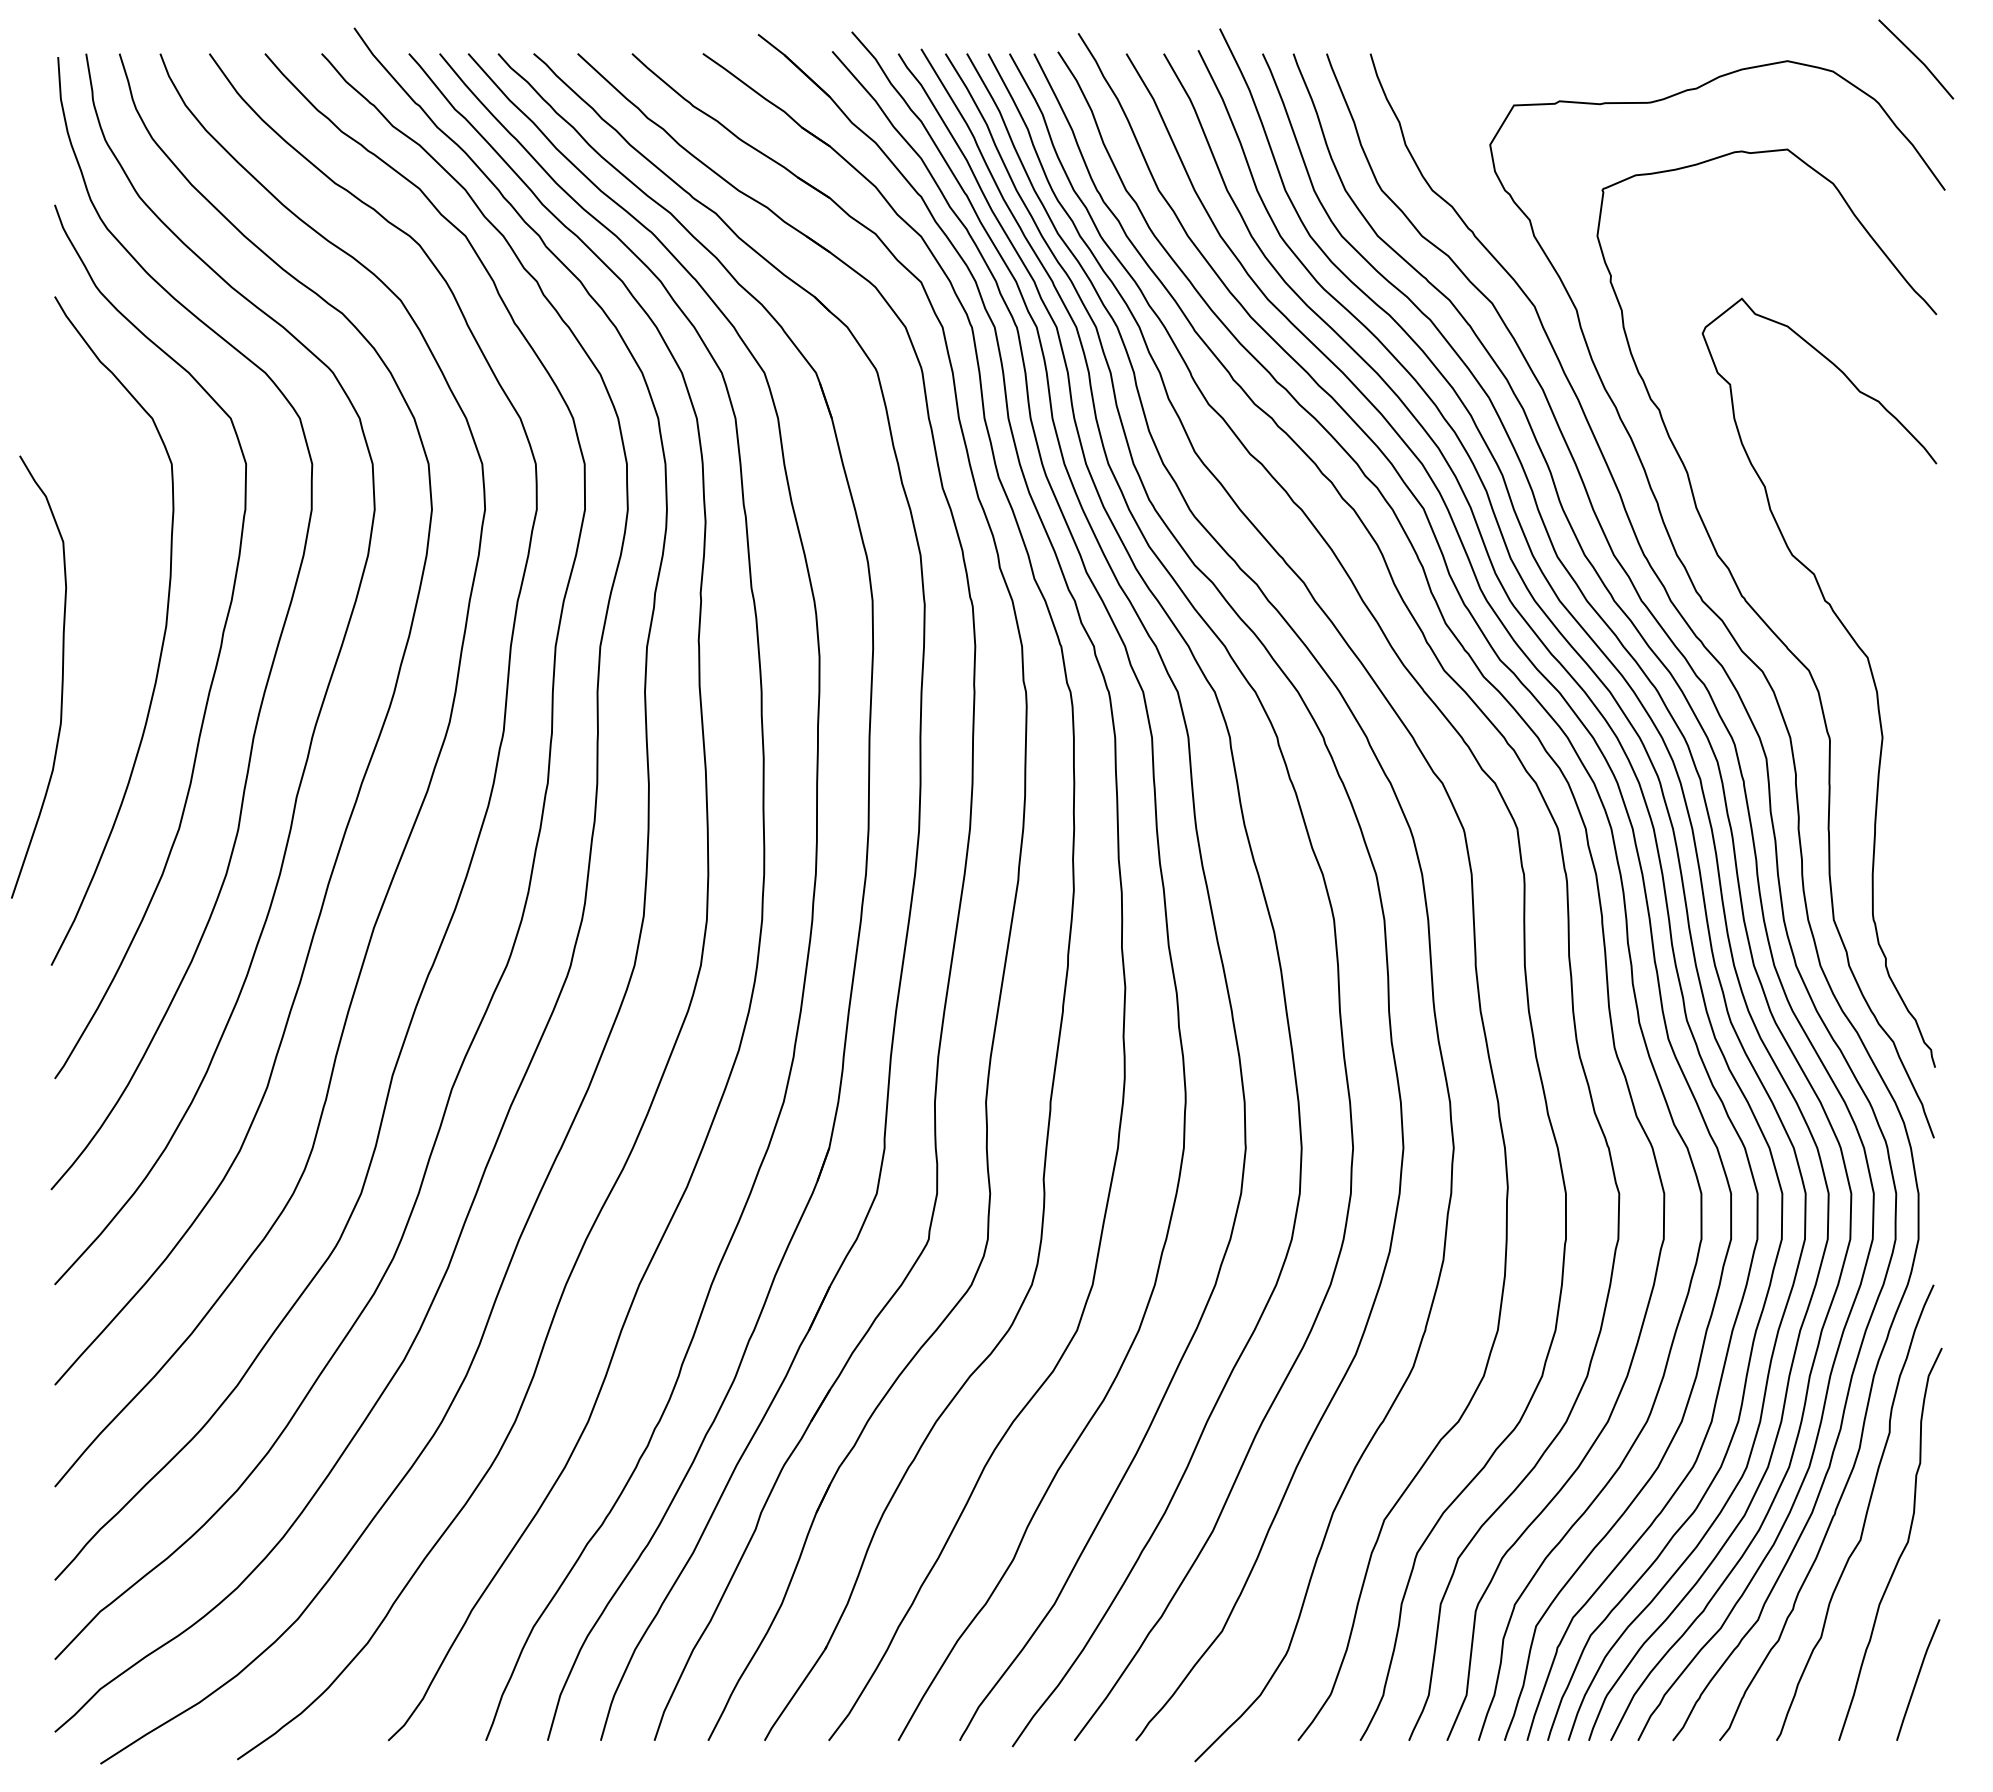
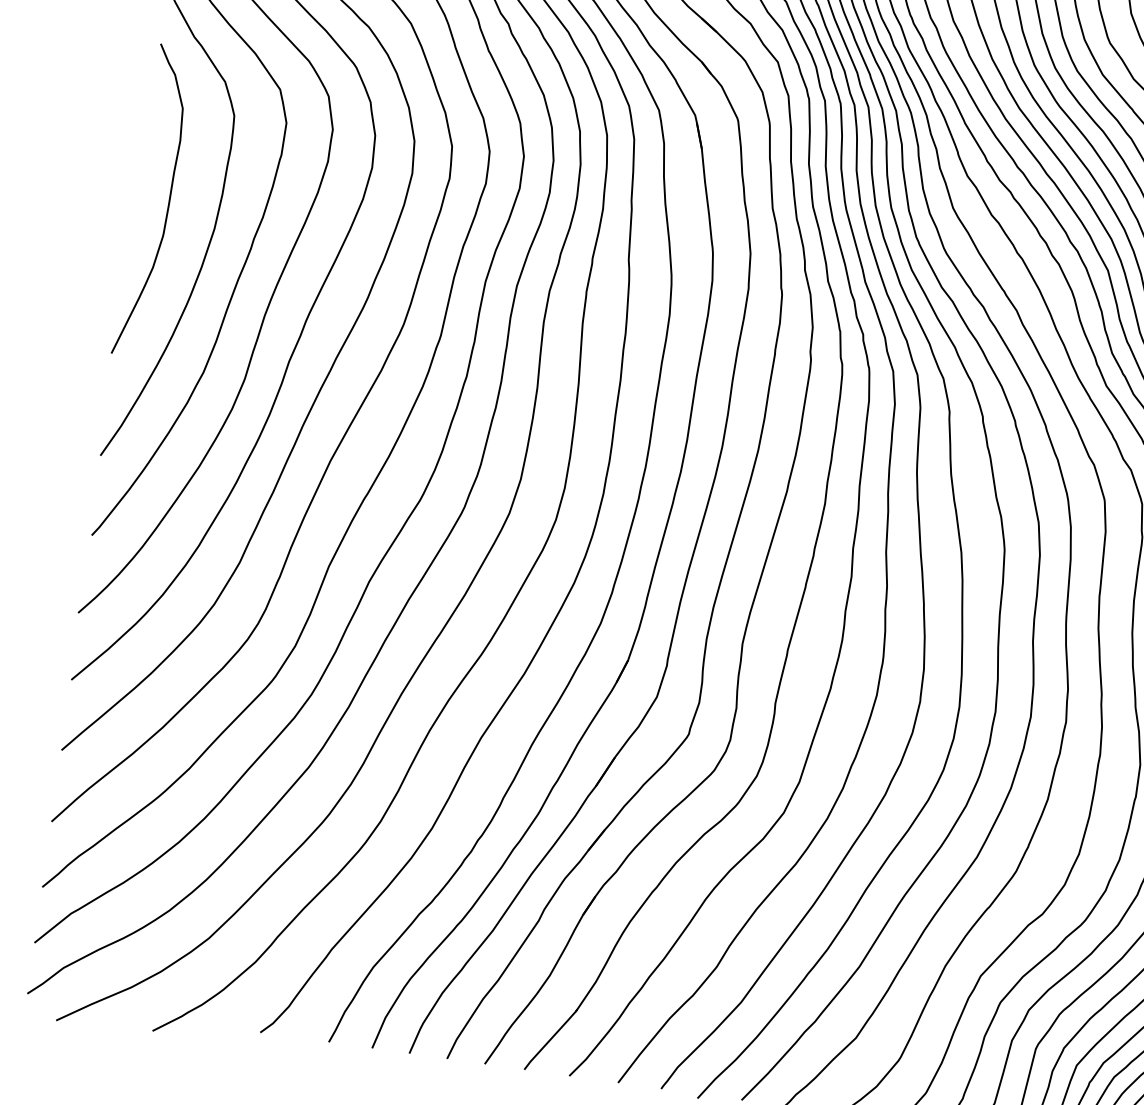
curve: (61, 677) -> (168, 203), moved

